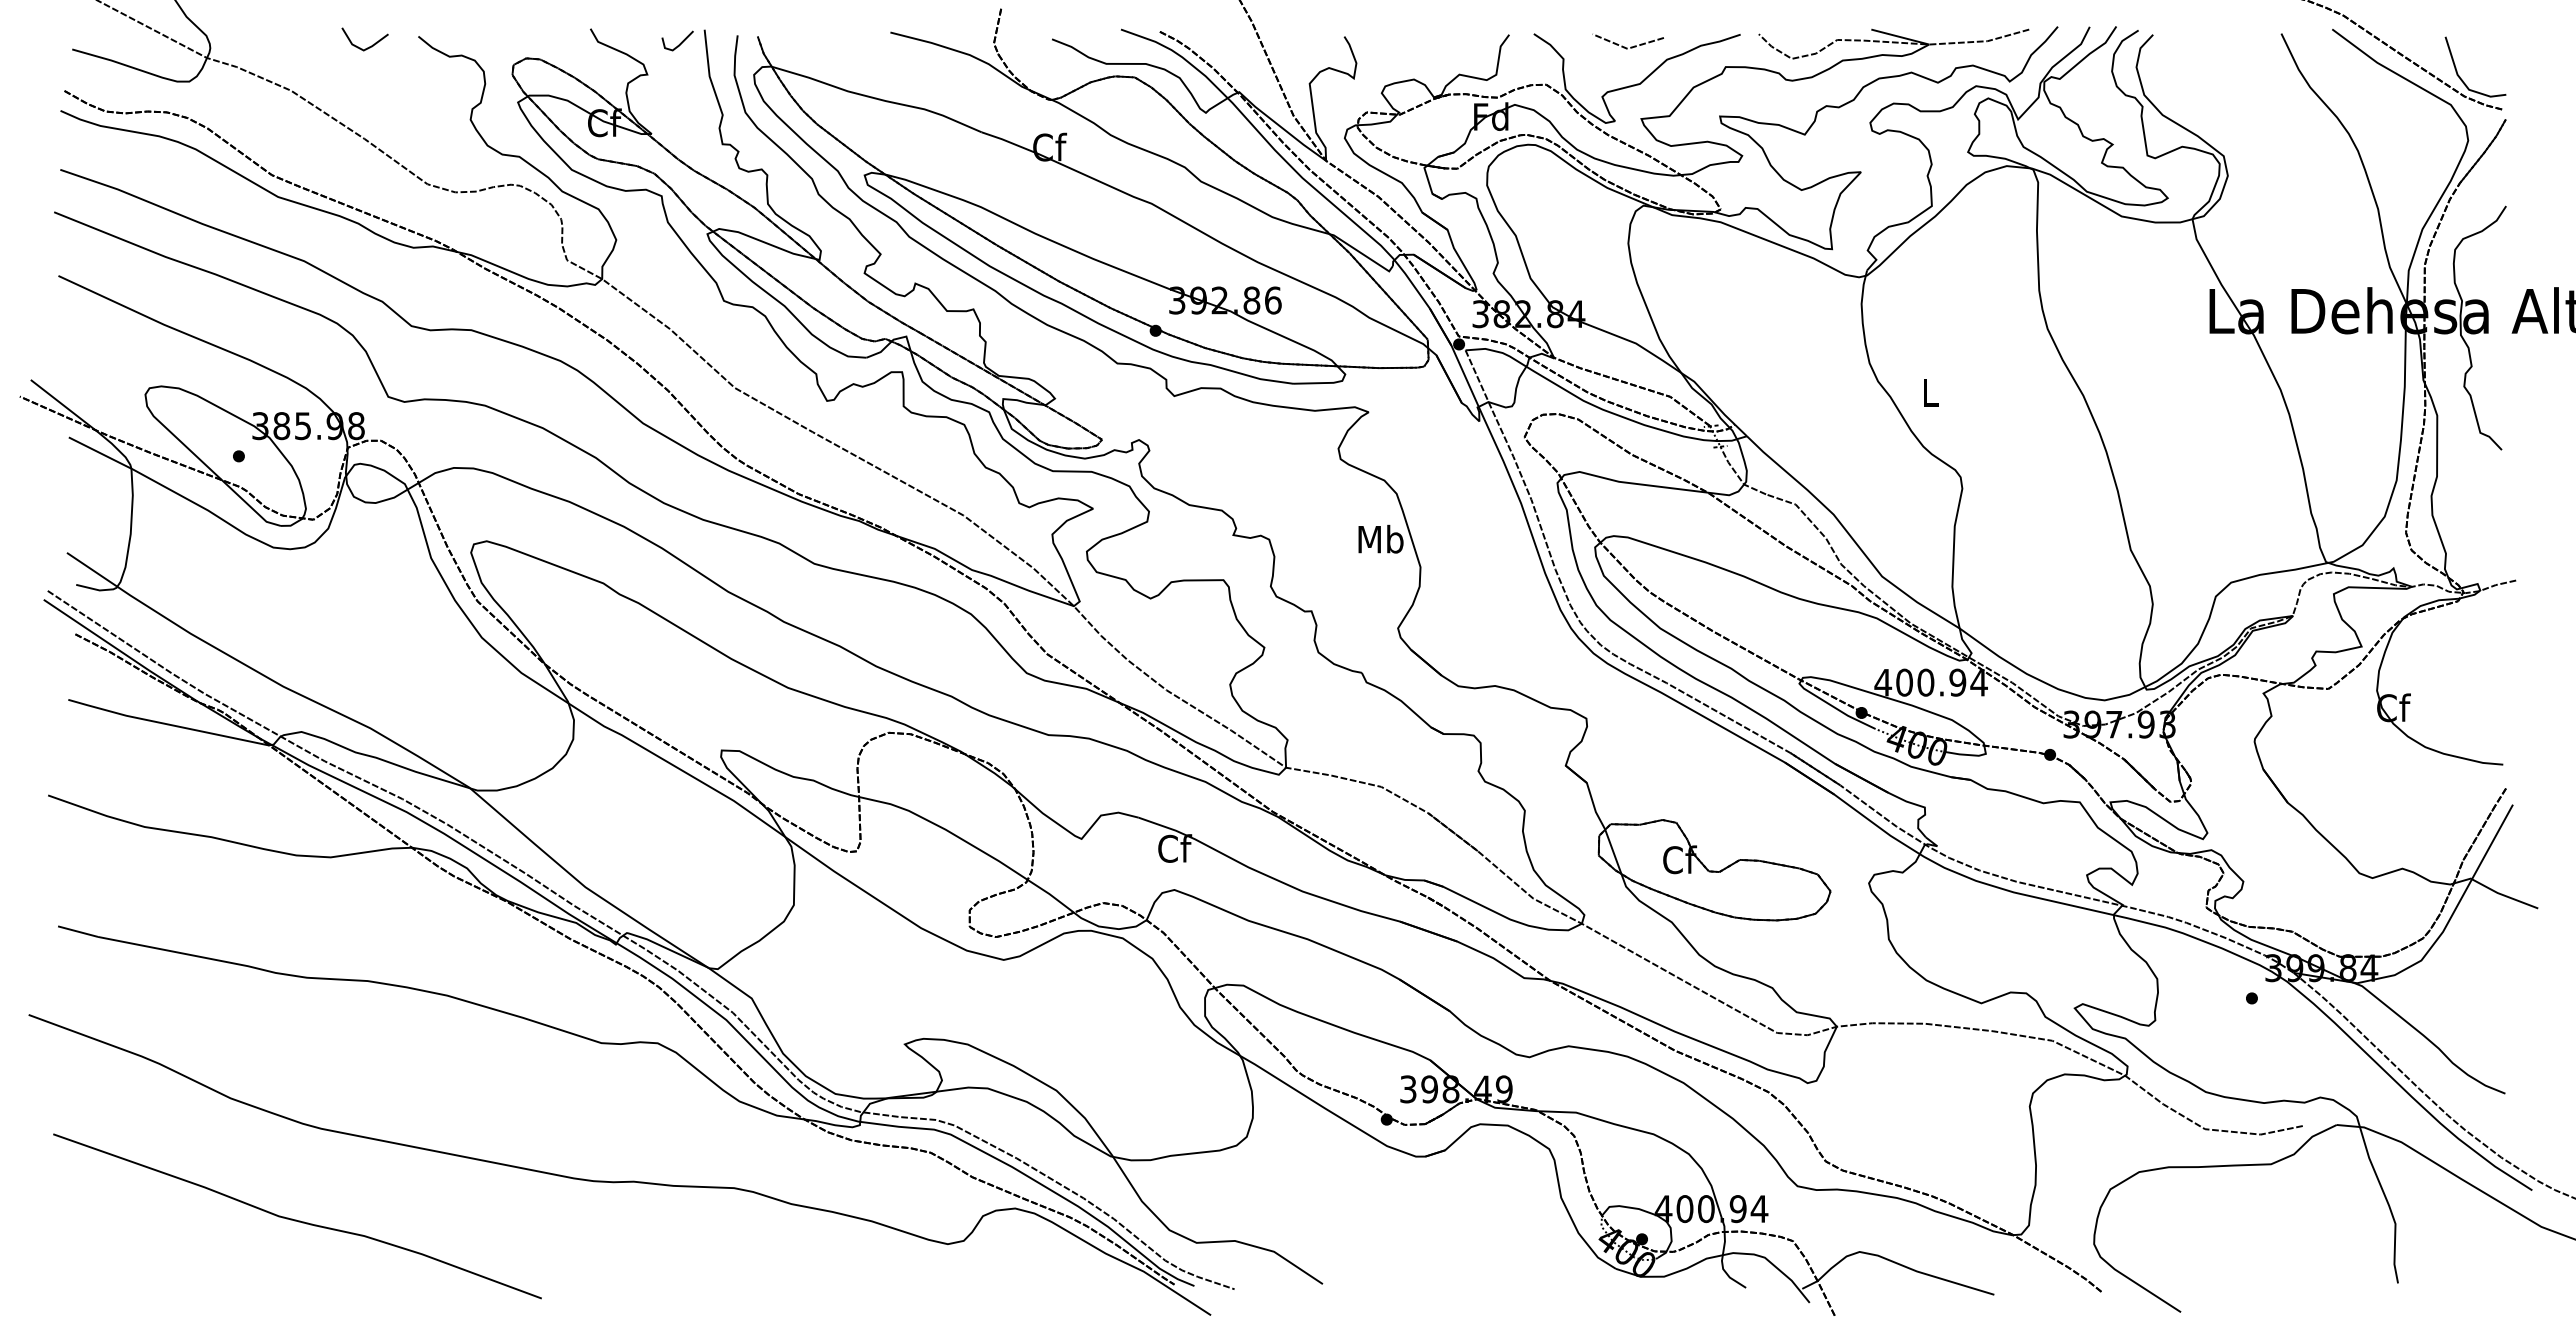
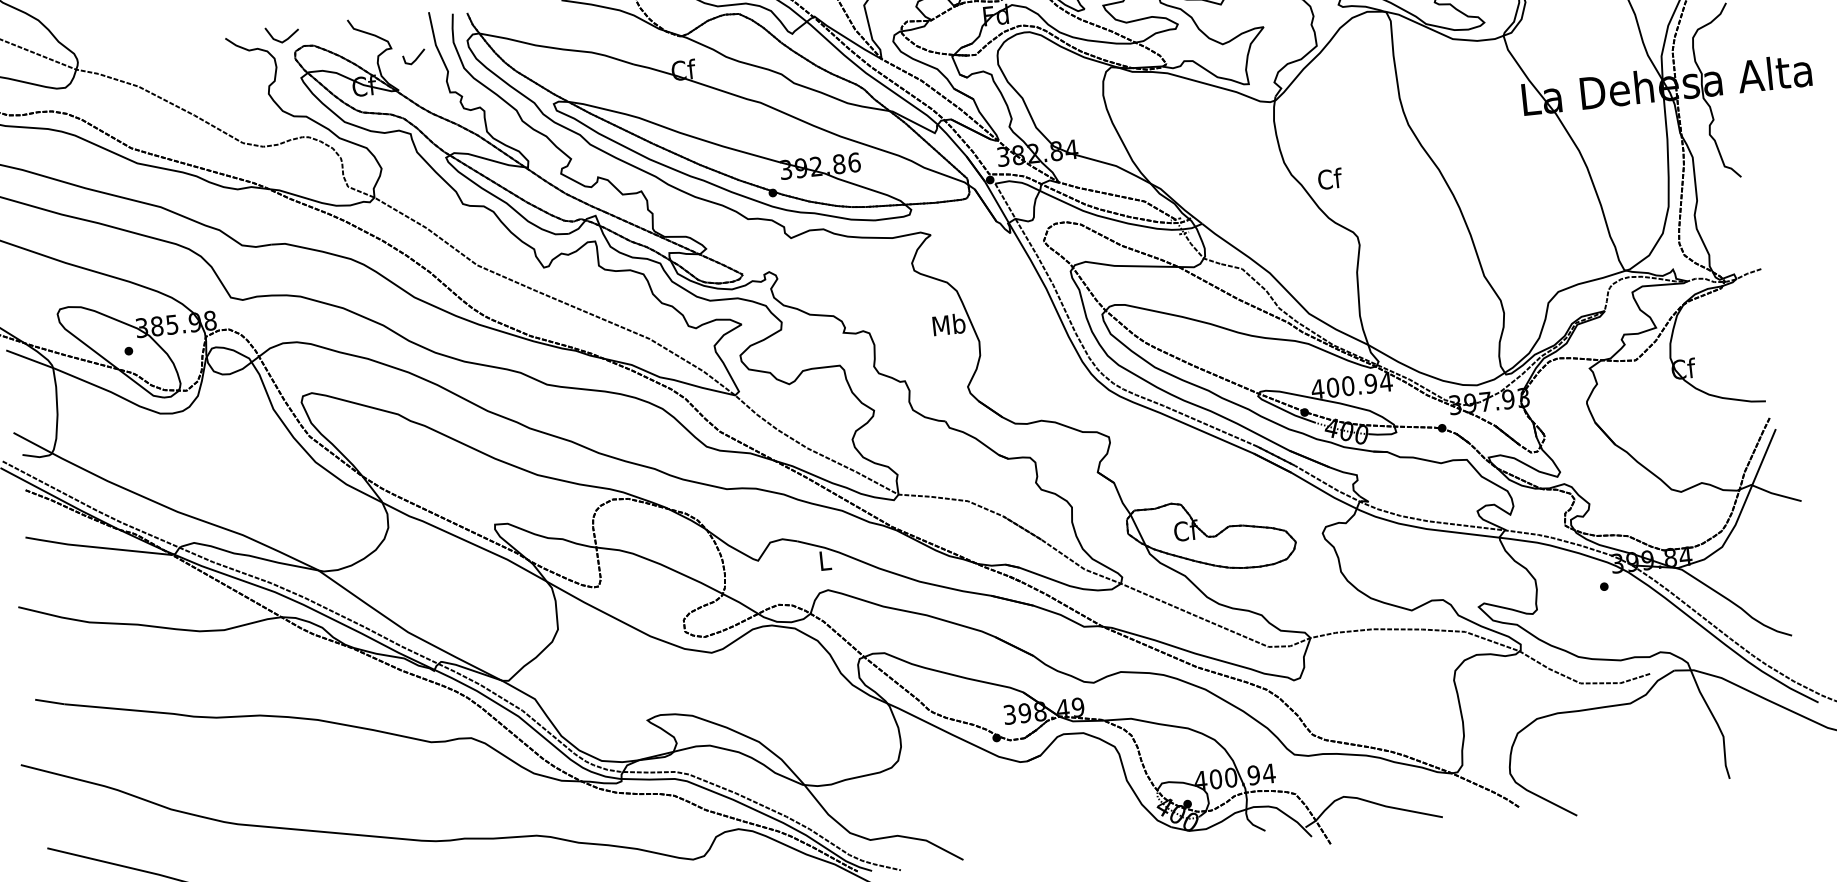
line: (680, 42) -> (416, 58), moved
line: (367, 47) -> (284, 40), moved
text: (1931, 392) -> (1330, 178), L -> Cf
text: (1175, 848) -> (825, 560), Cf -> L

